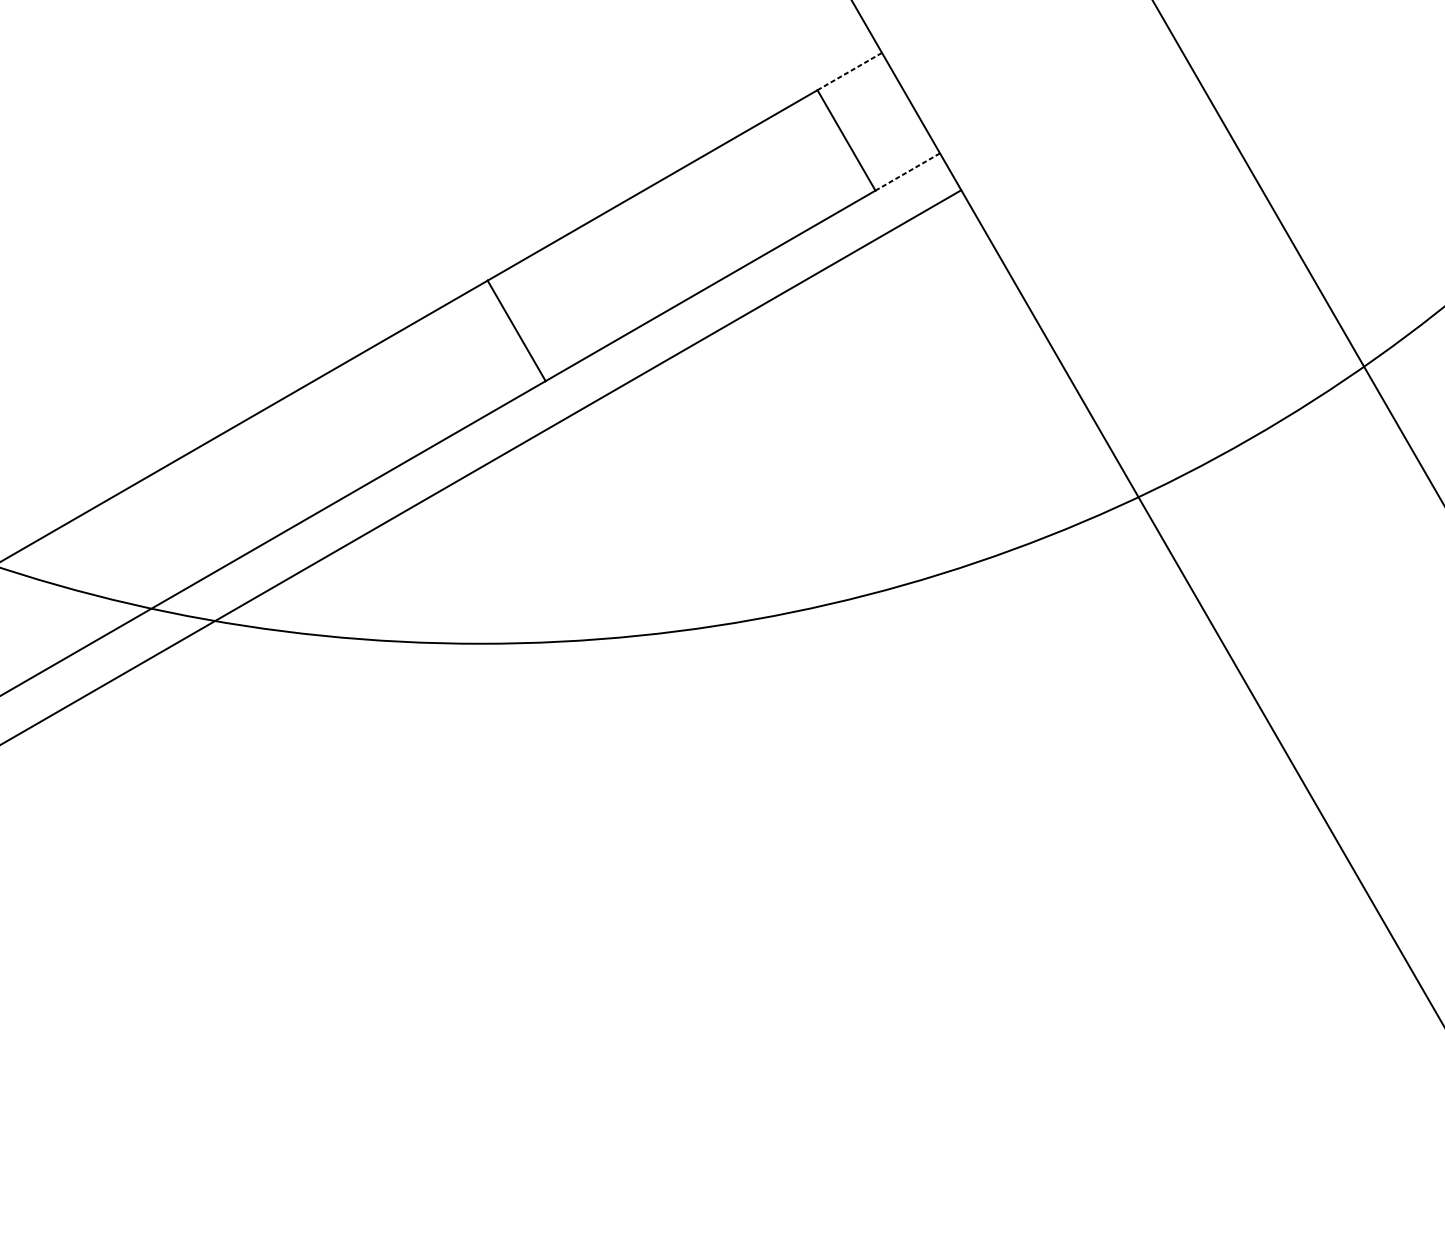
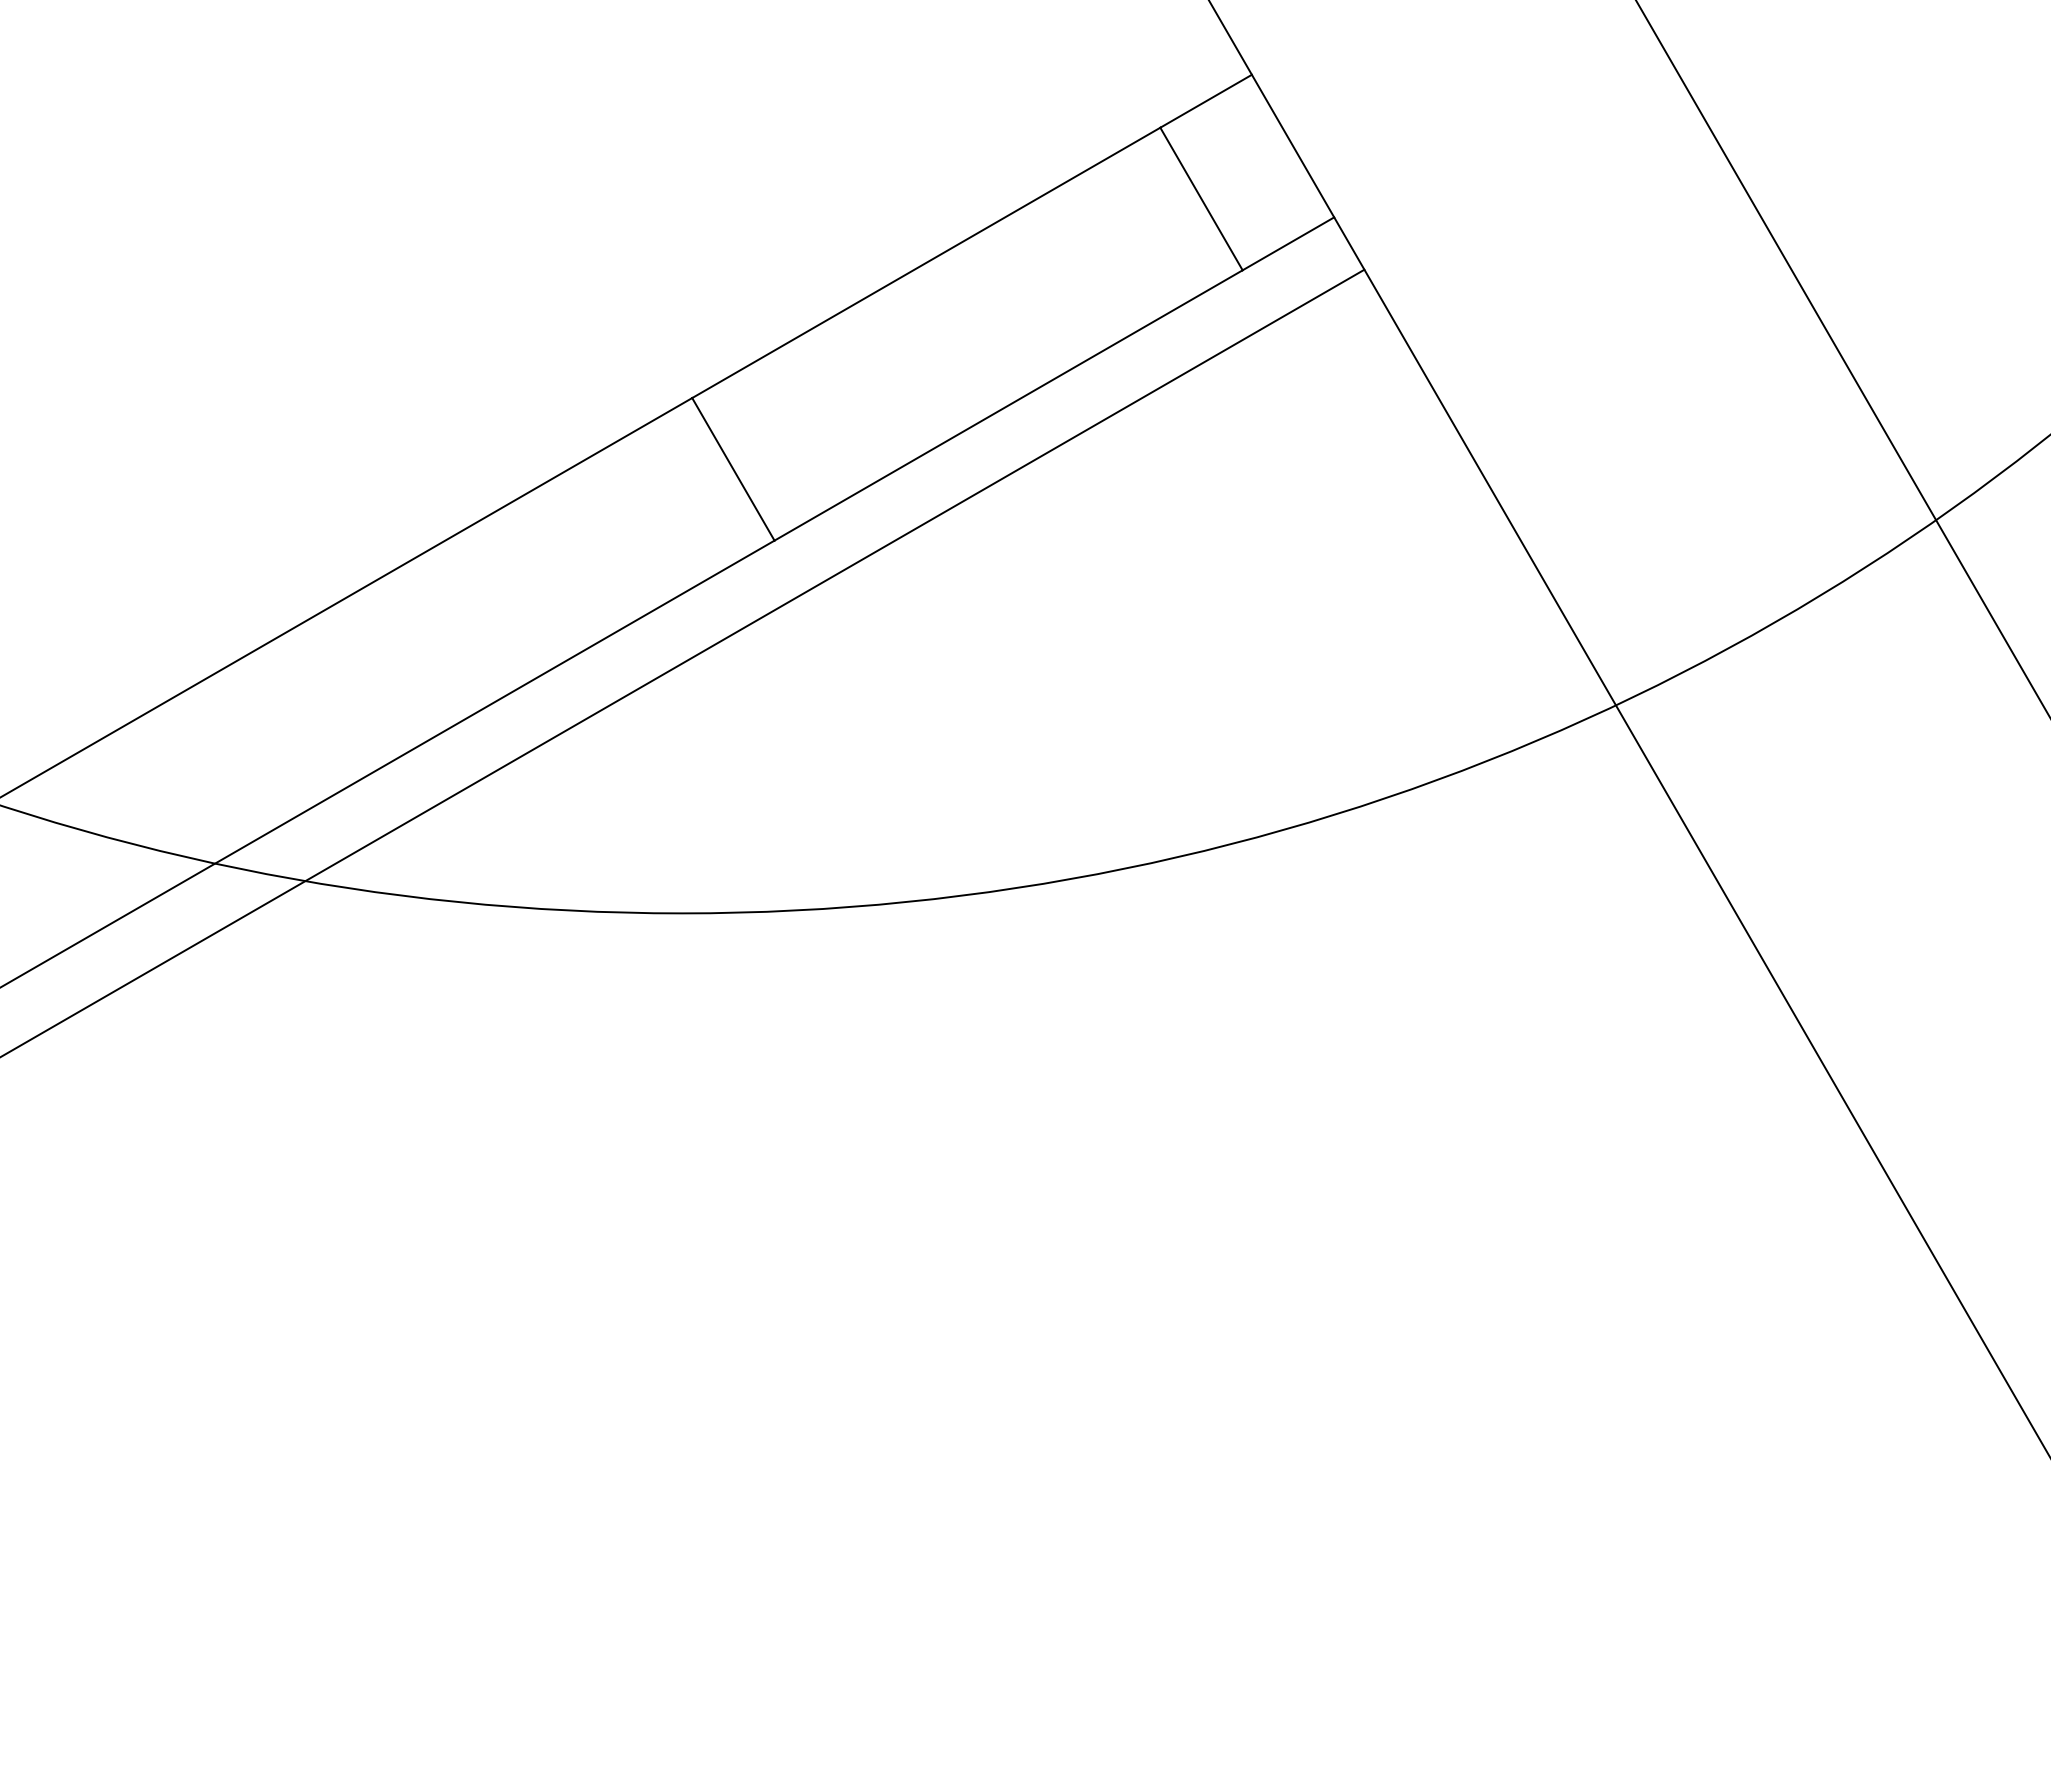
line: (850, 71) -> (1206, 101), dashed -> solid
line: (907, 171) -> (1288, 243), dashed -> solid

